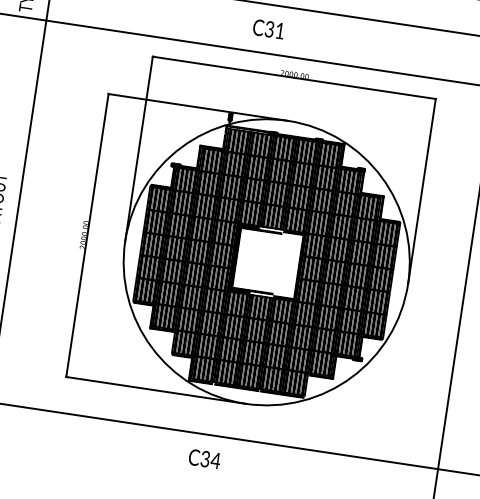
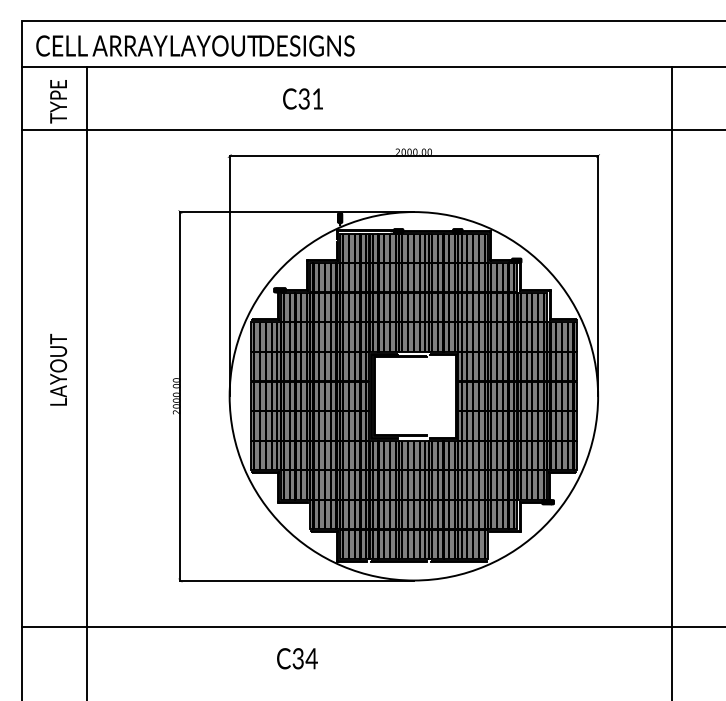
text: (268, 28) -> (302, 98), moved
text: (204, 458) -> (297, 658), moved

